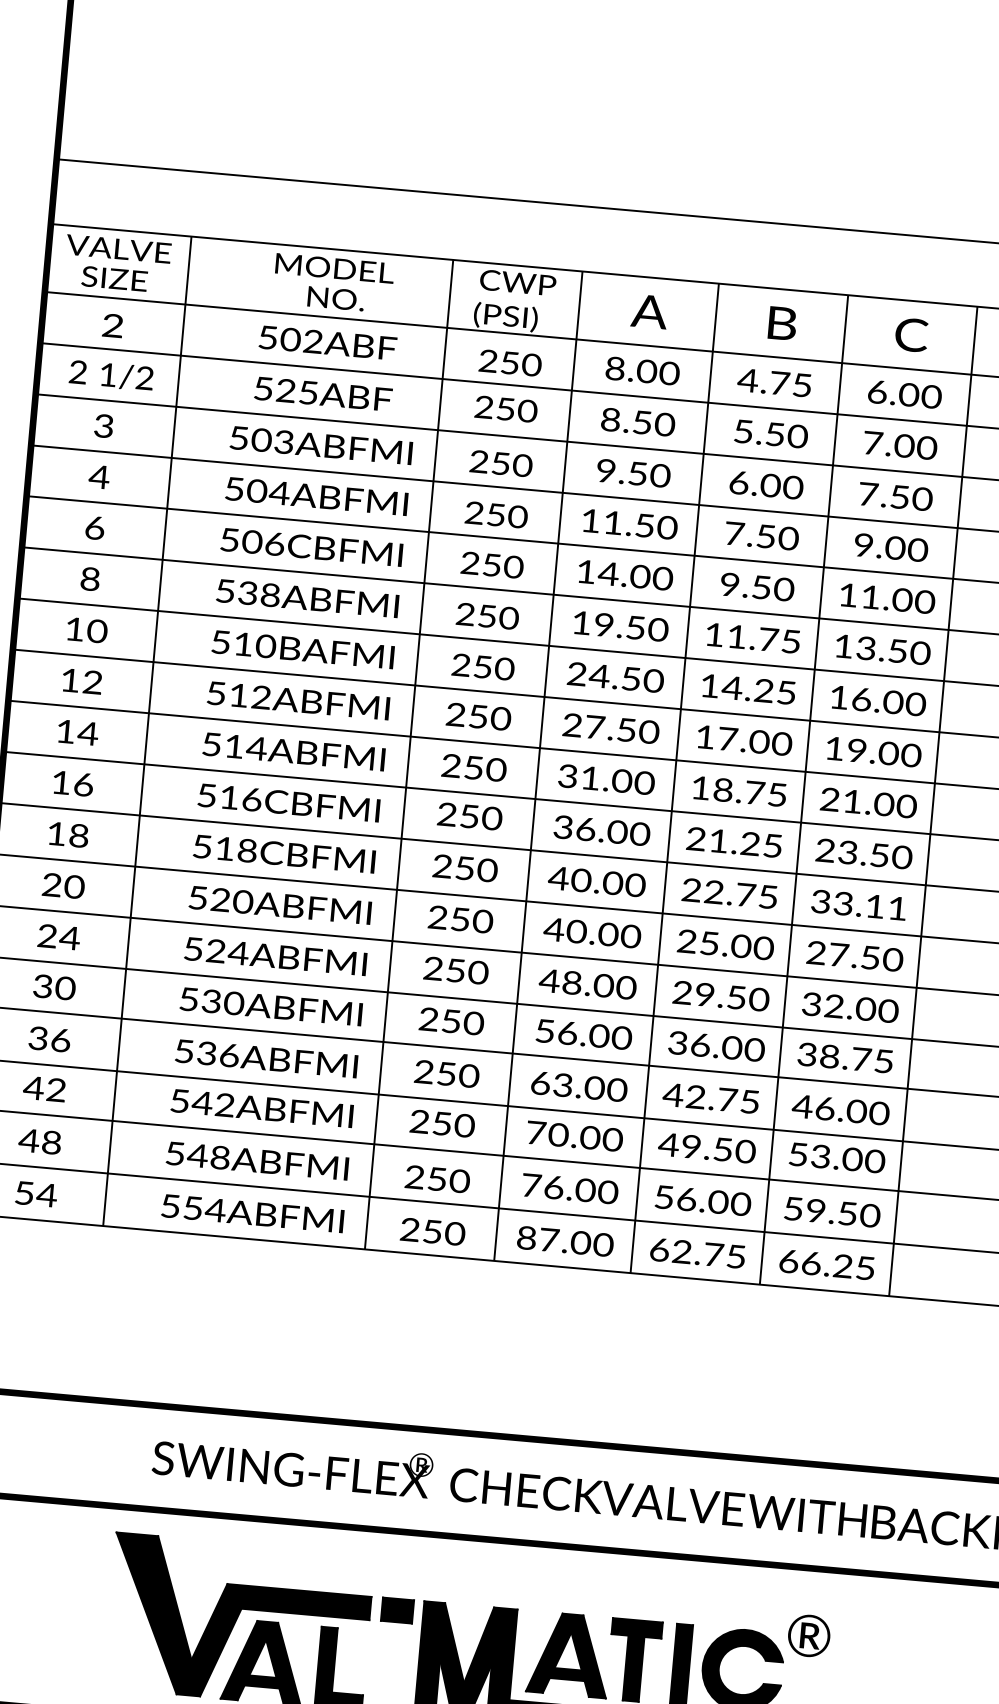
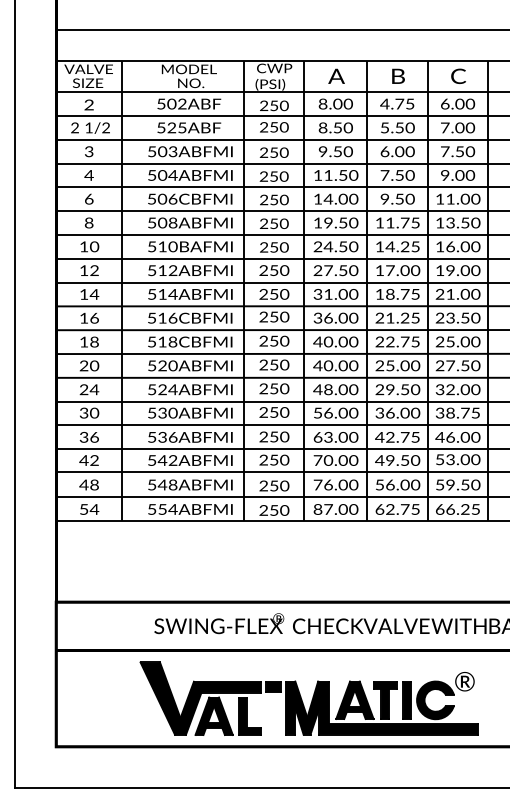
text: (247, 594) -> (162, 223), 538ABFMI -> 508ABFMI
text: (858, 904) -> (457, 341), 33.11 -> 25.00

